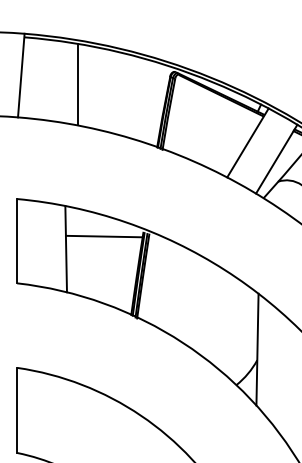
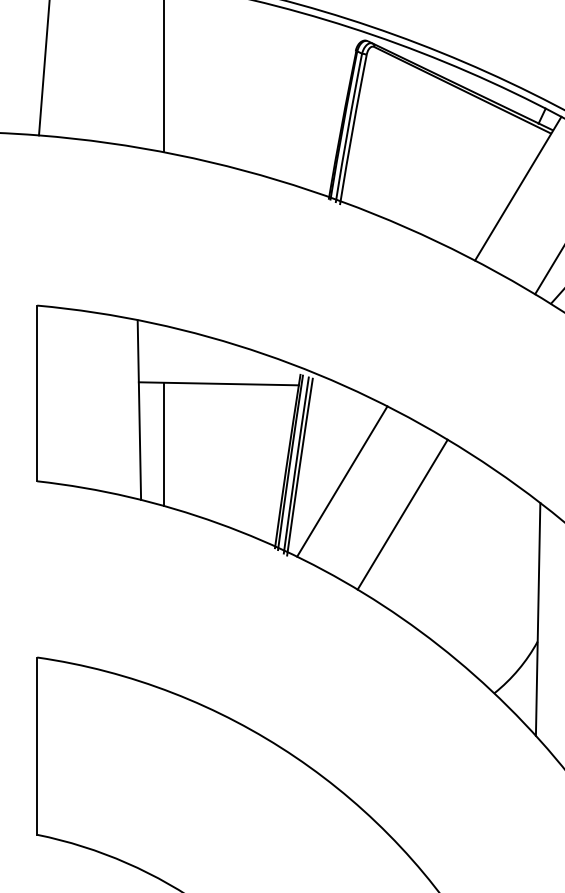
line: (78, 265) -> (165, 444), added
line: (163, 283) -> (342, 481), added
line: (192, 299) -> (402, 514), added

